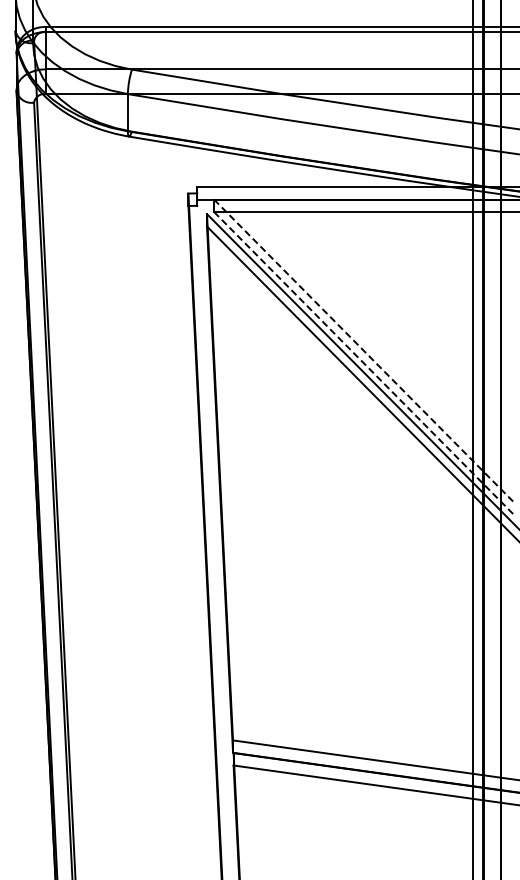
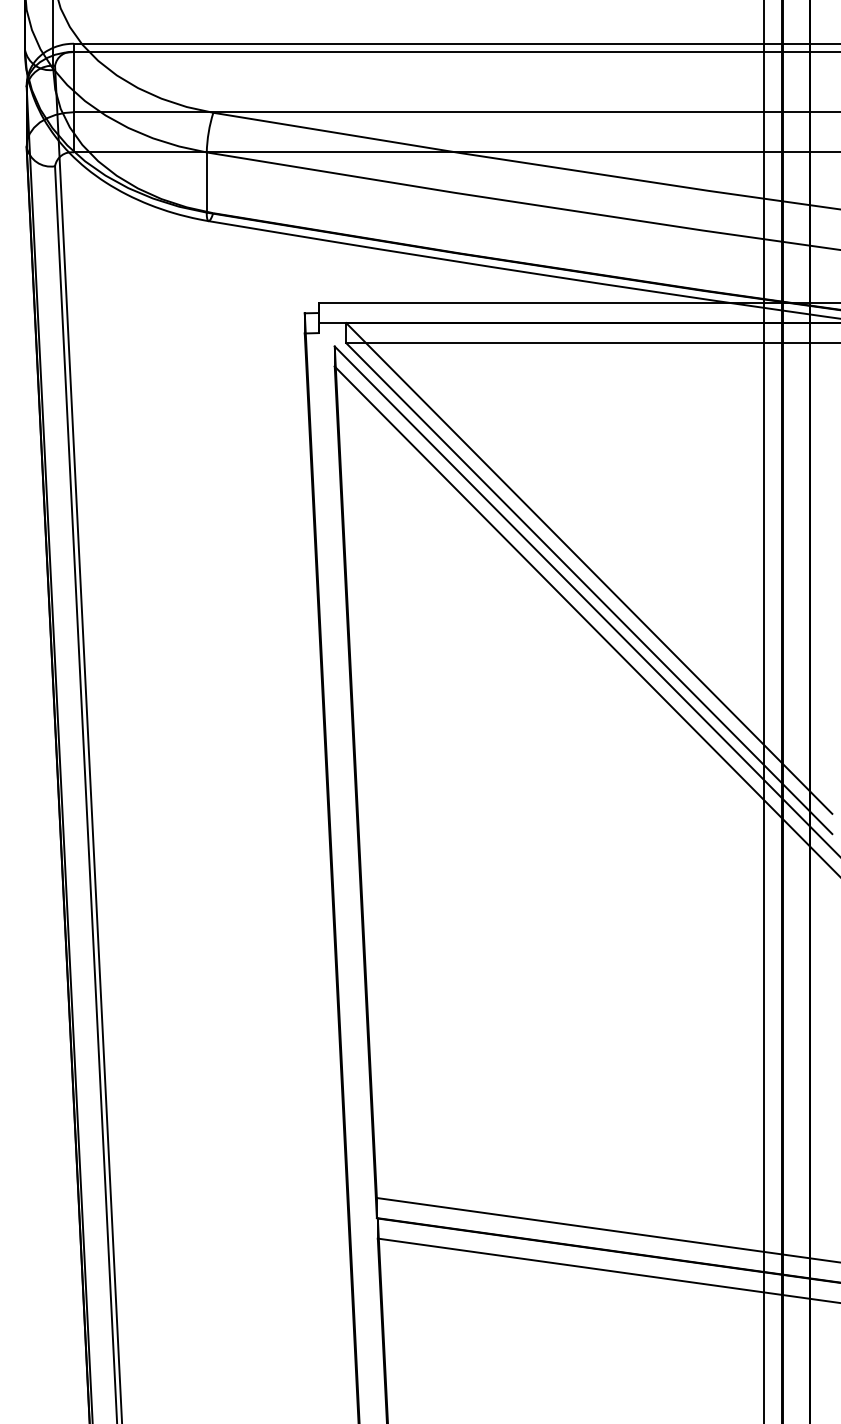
line: (364, 351) -> (589, 568), dashed -> solid
line: (364, 363) -> (589, 588), dashed -> solid

